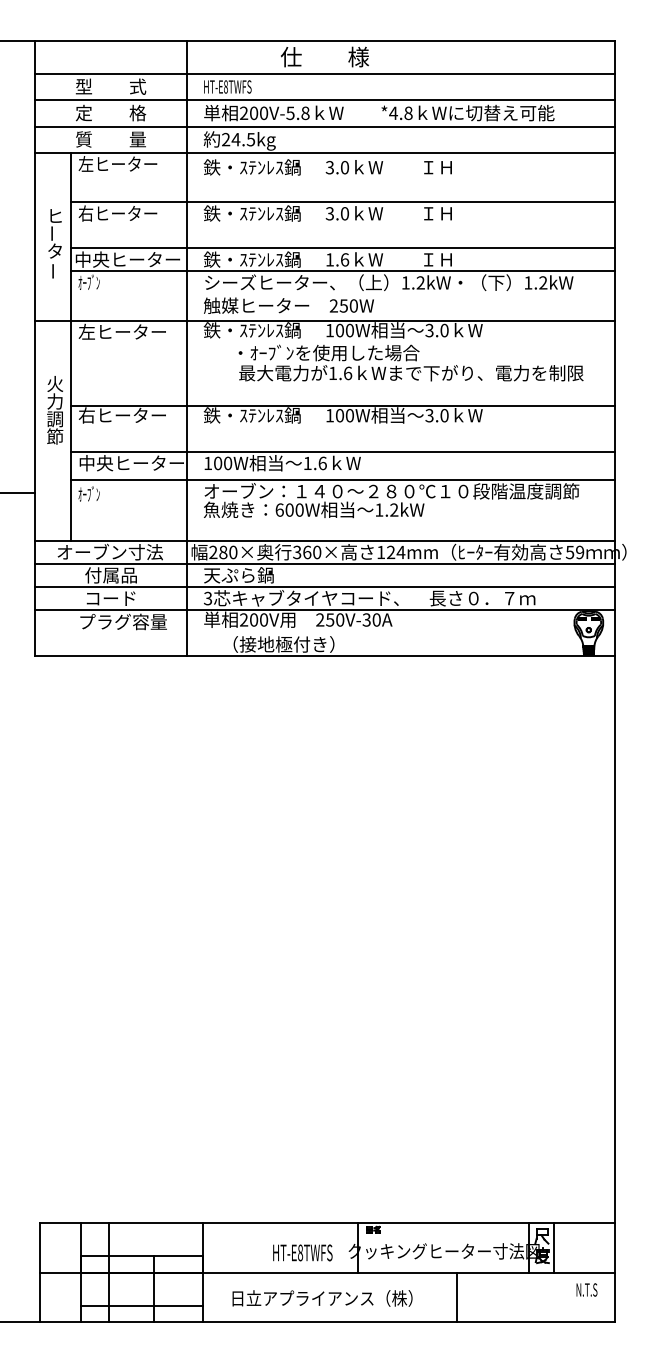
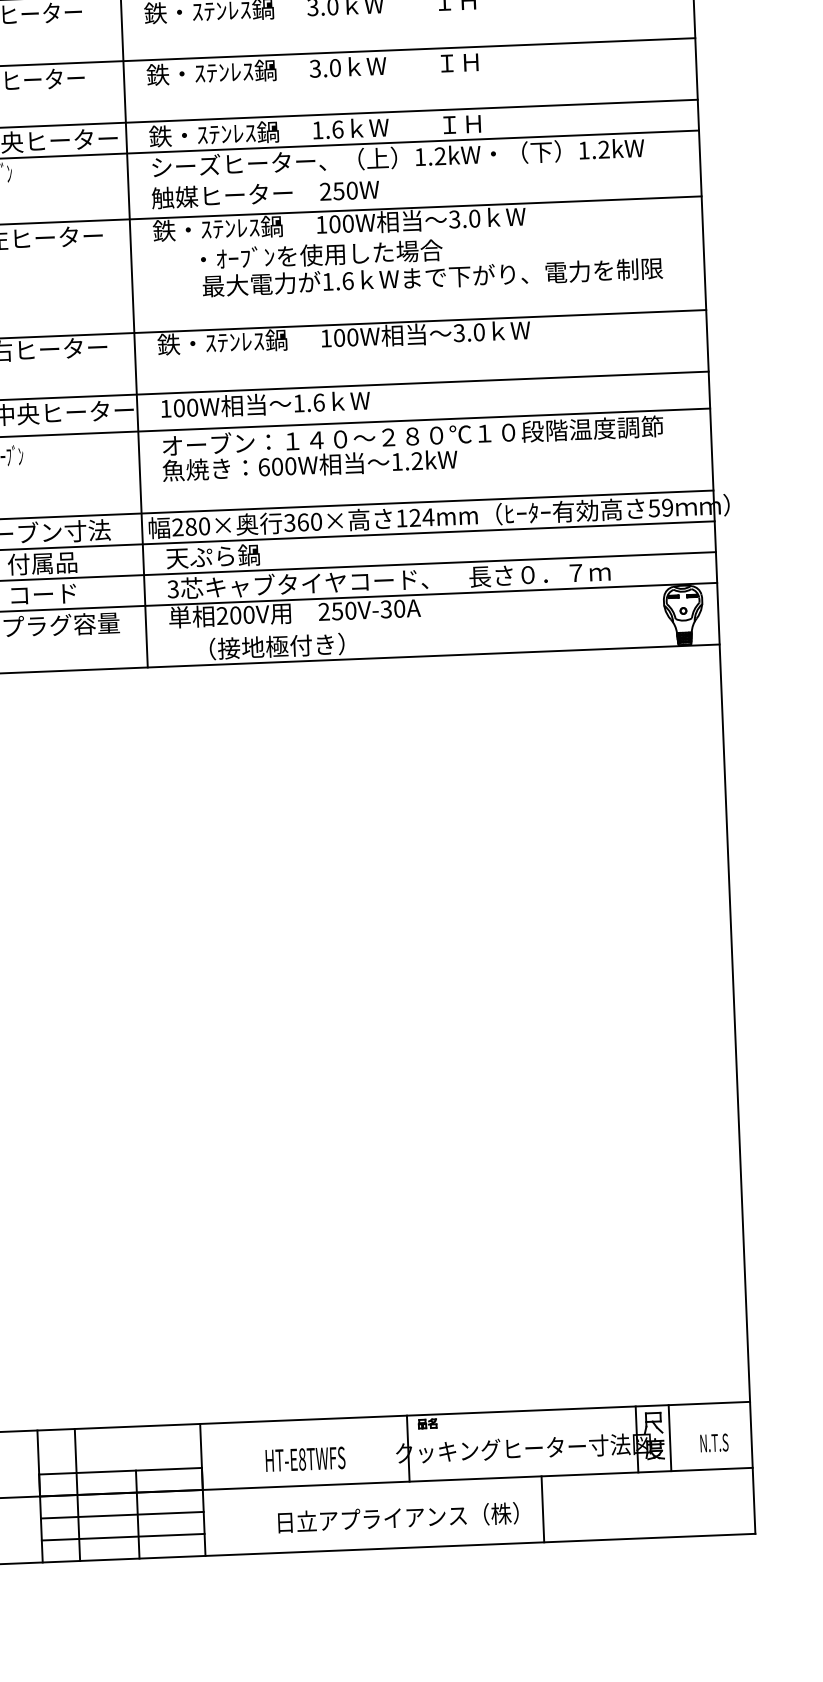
text: (302, 1252) -> (305, 1458), moved
line: (142, 1289) -> (122, 1515), added
text: (586, 1289) -> (713, 1442), moved
text: (322, 1298) -> (398, 1517), moved

